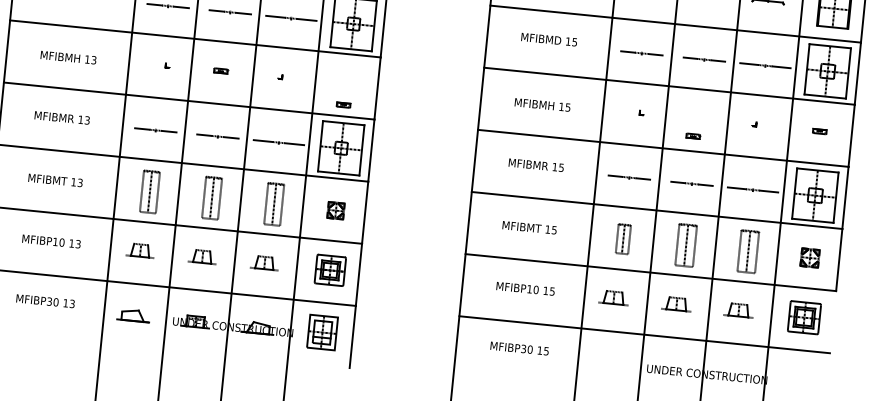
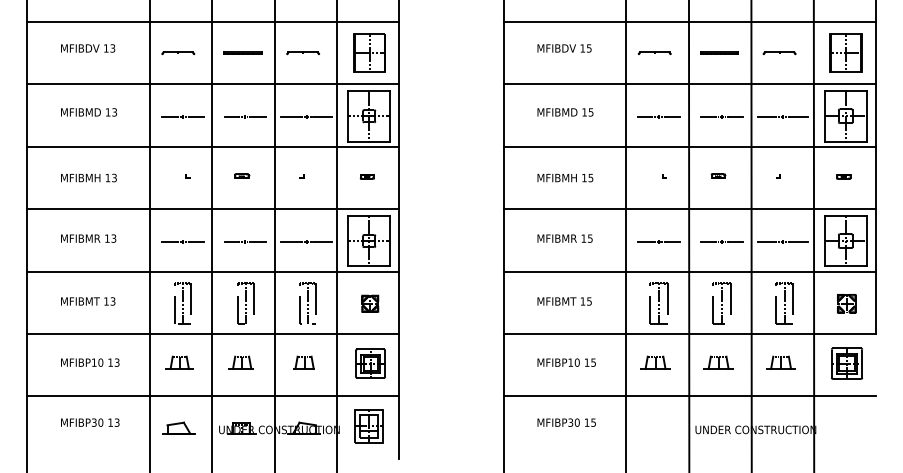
part: (342, 104) -> (366, 176), moved
part: (693, 135) -> (718, 175), moved
part: (622, 239) -> (658, 303), size x1.43

